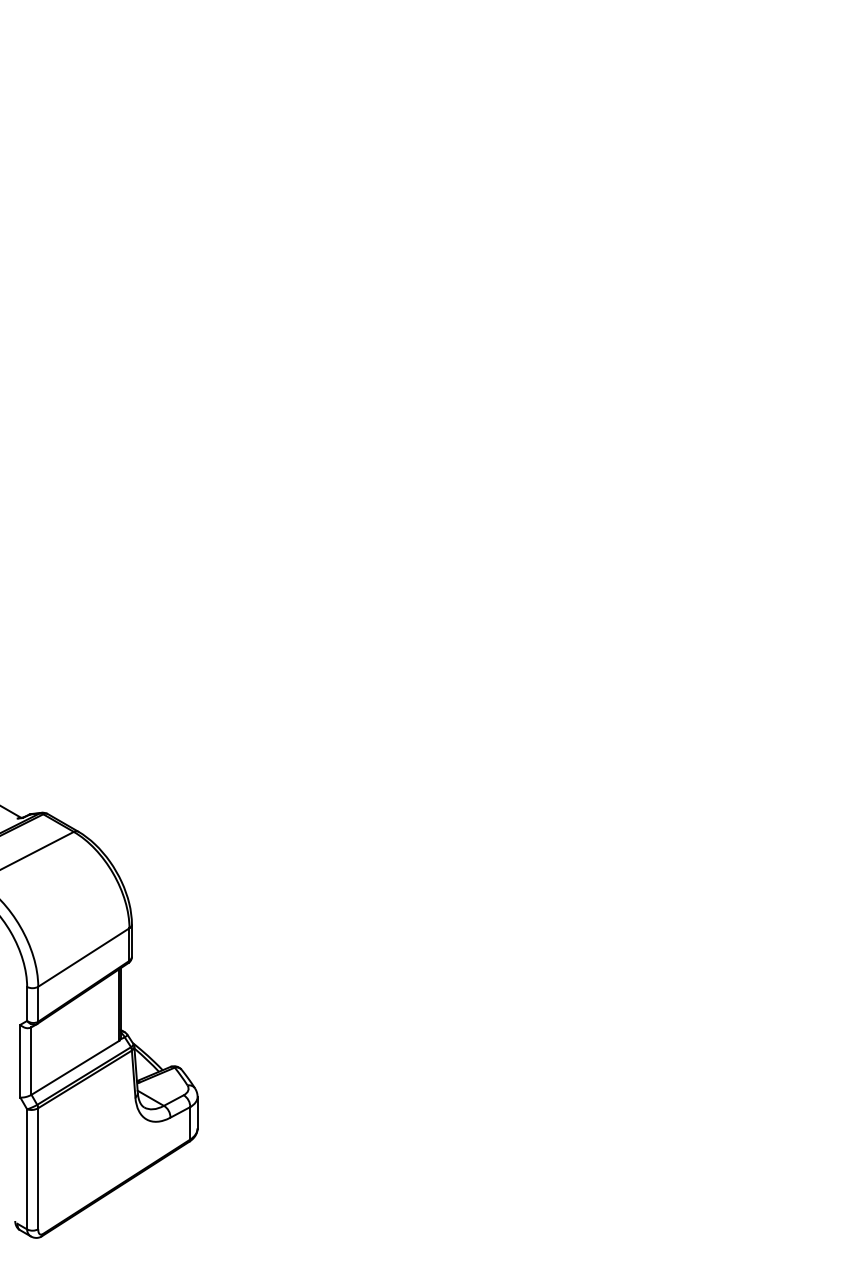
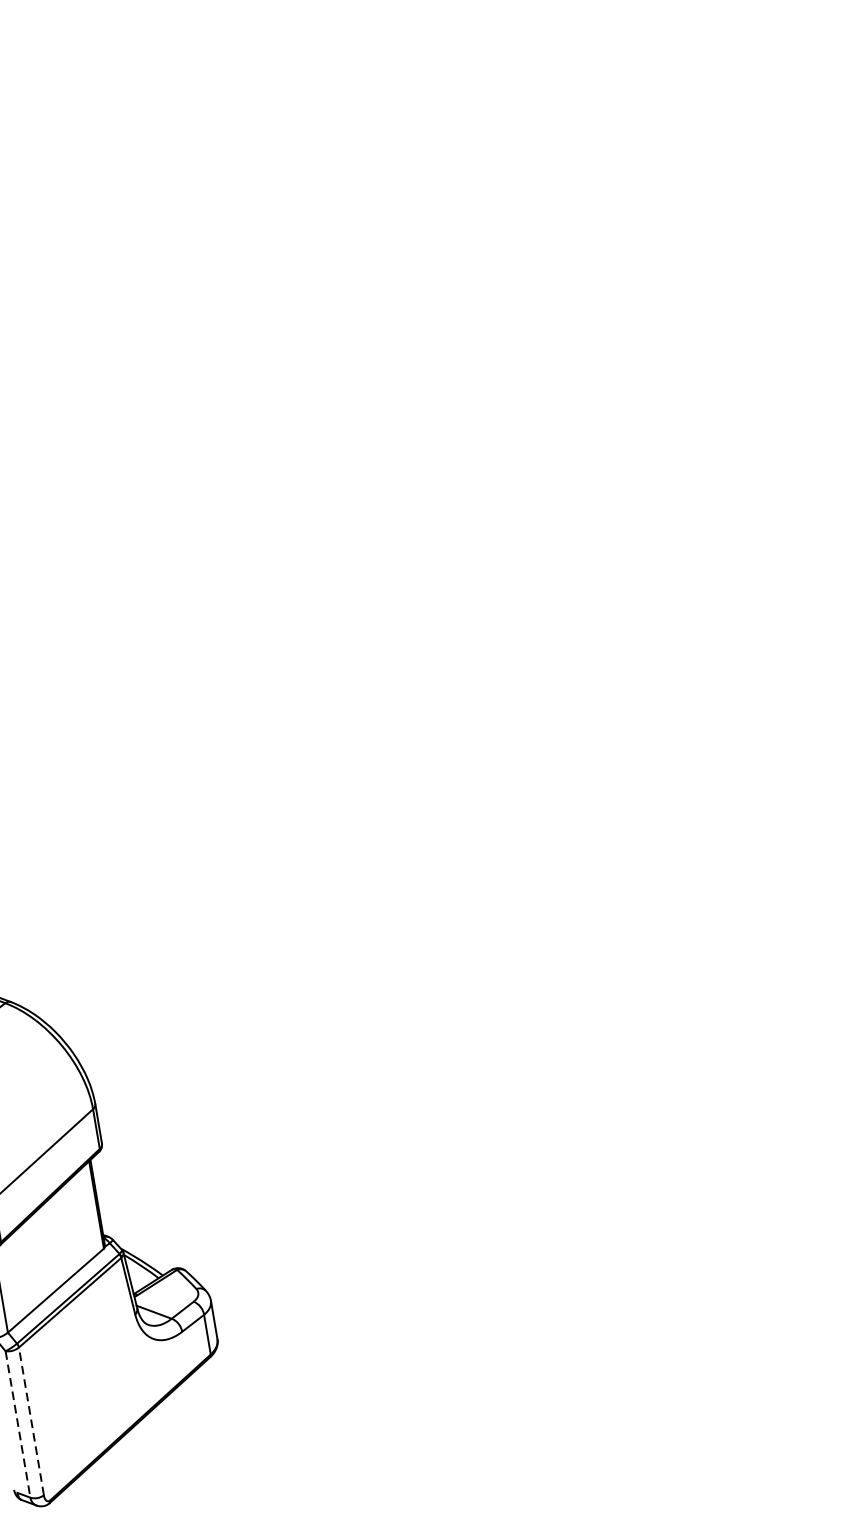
line: (38, 1168) -> (31, 1421), solid -> dashed
line: (27, 1169) -> (18, 1424), solid -> dashed

